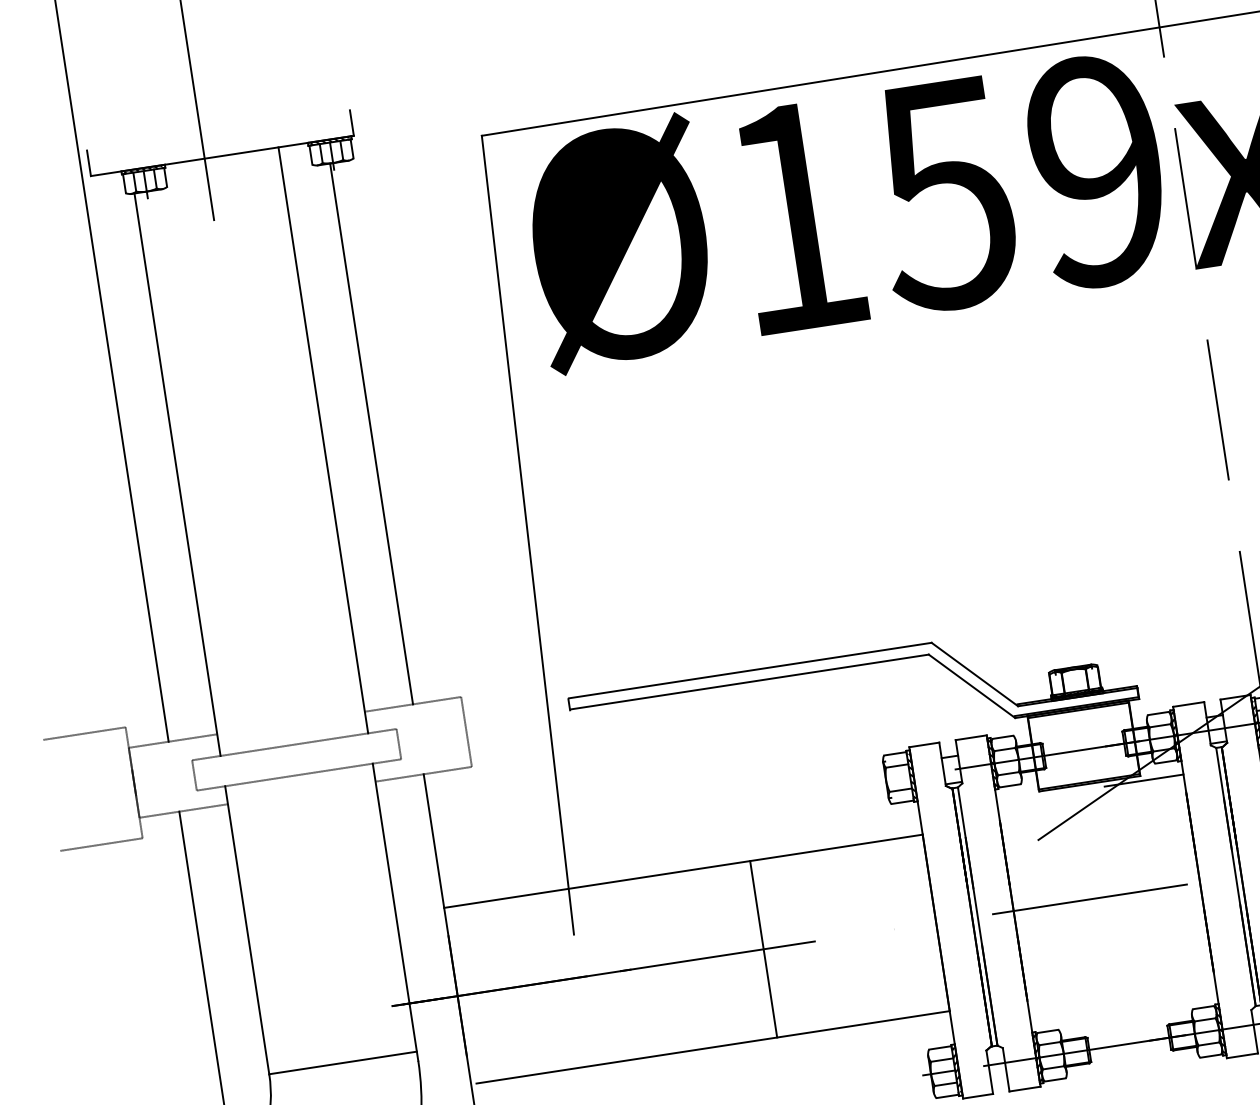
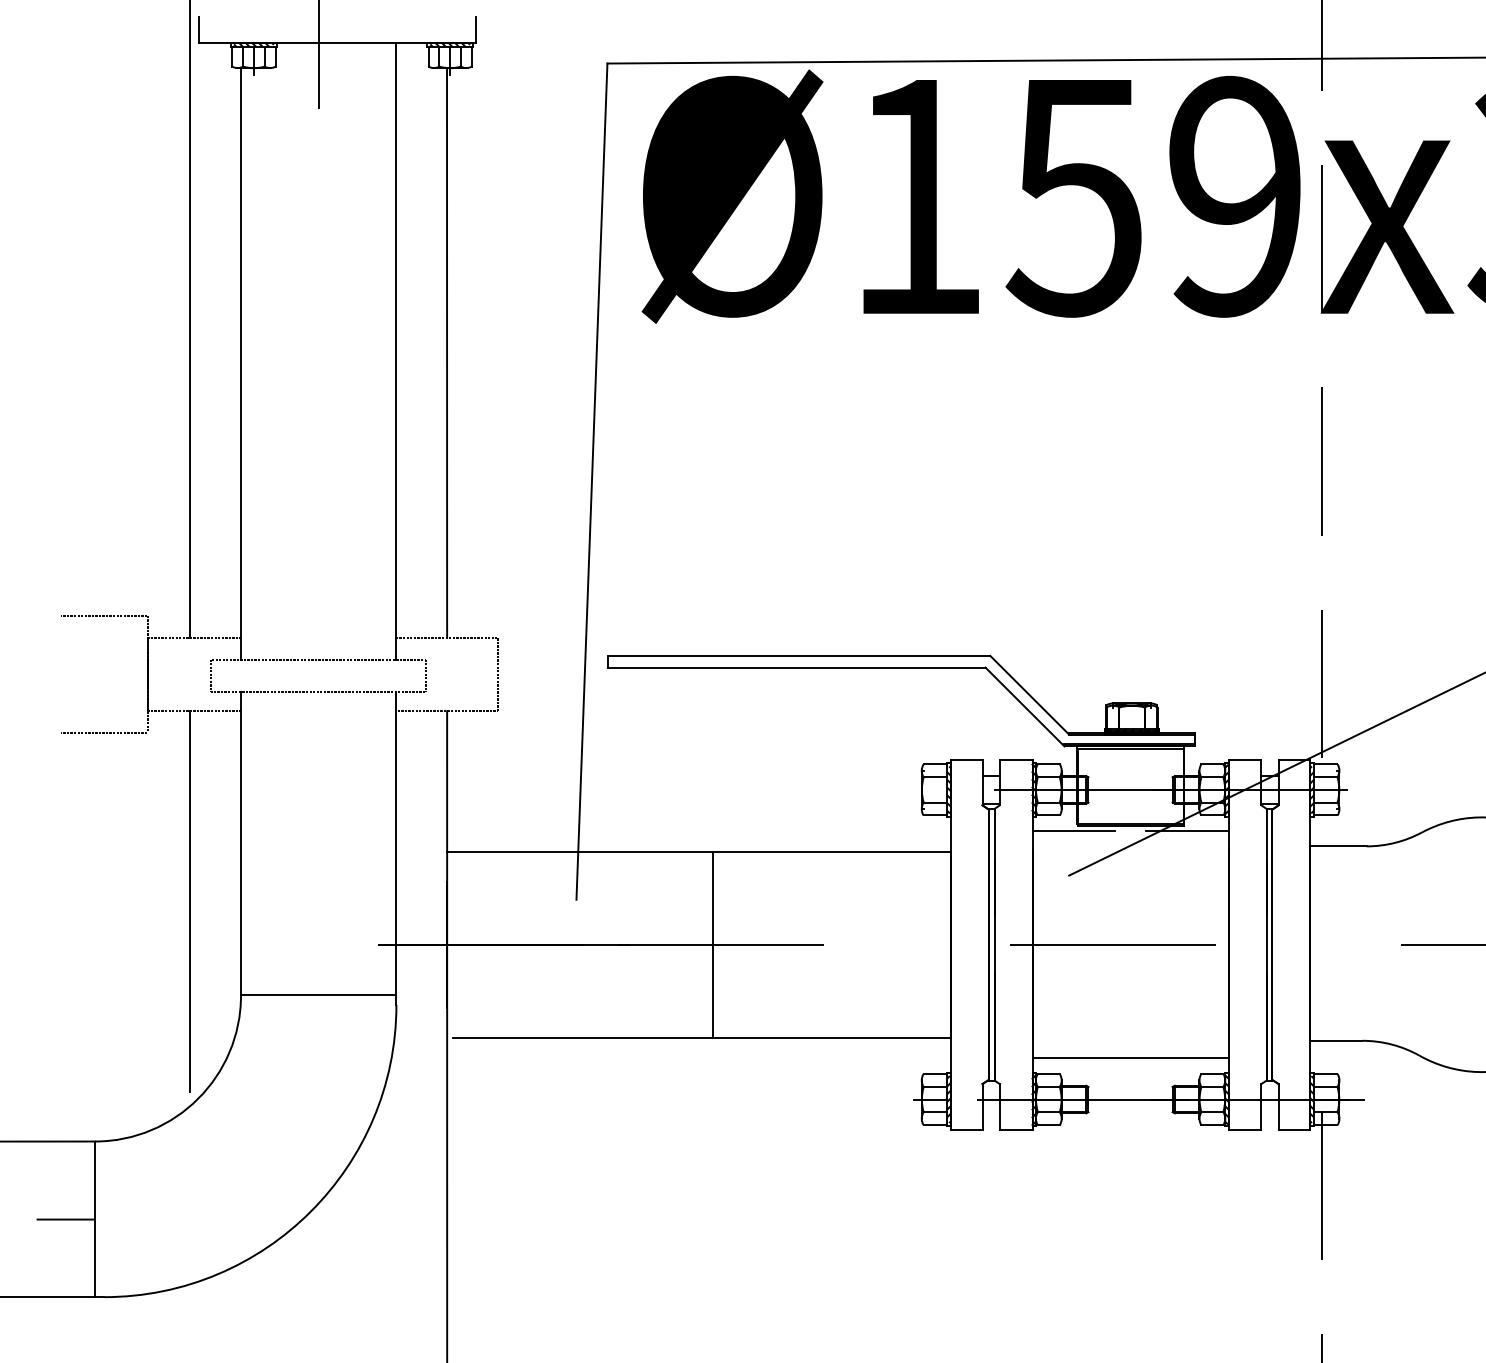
line: (1036, 797) -> (1073, 831), added
line: (763, 949) -> (713, 944), moved
line: (1123, 1004) -> (1130, 1058), added

